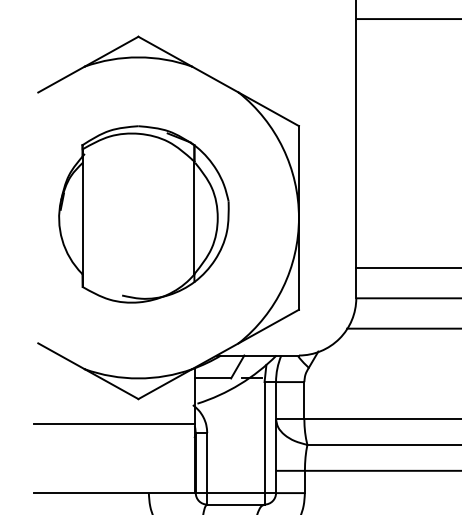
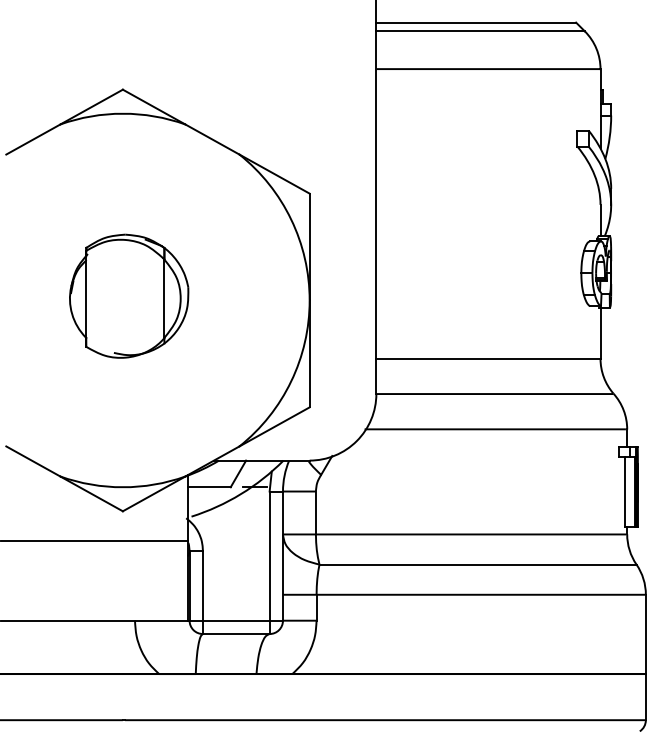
part: (143, 213) -> (128, 295), size x0.6

